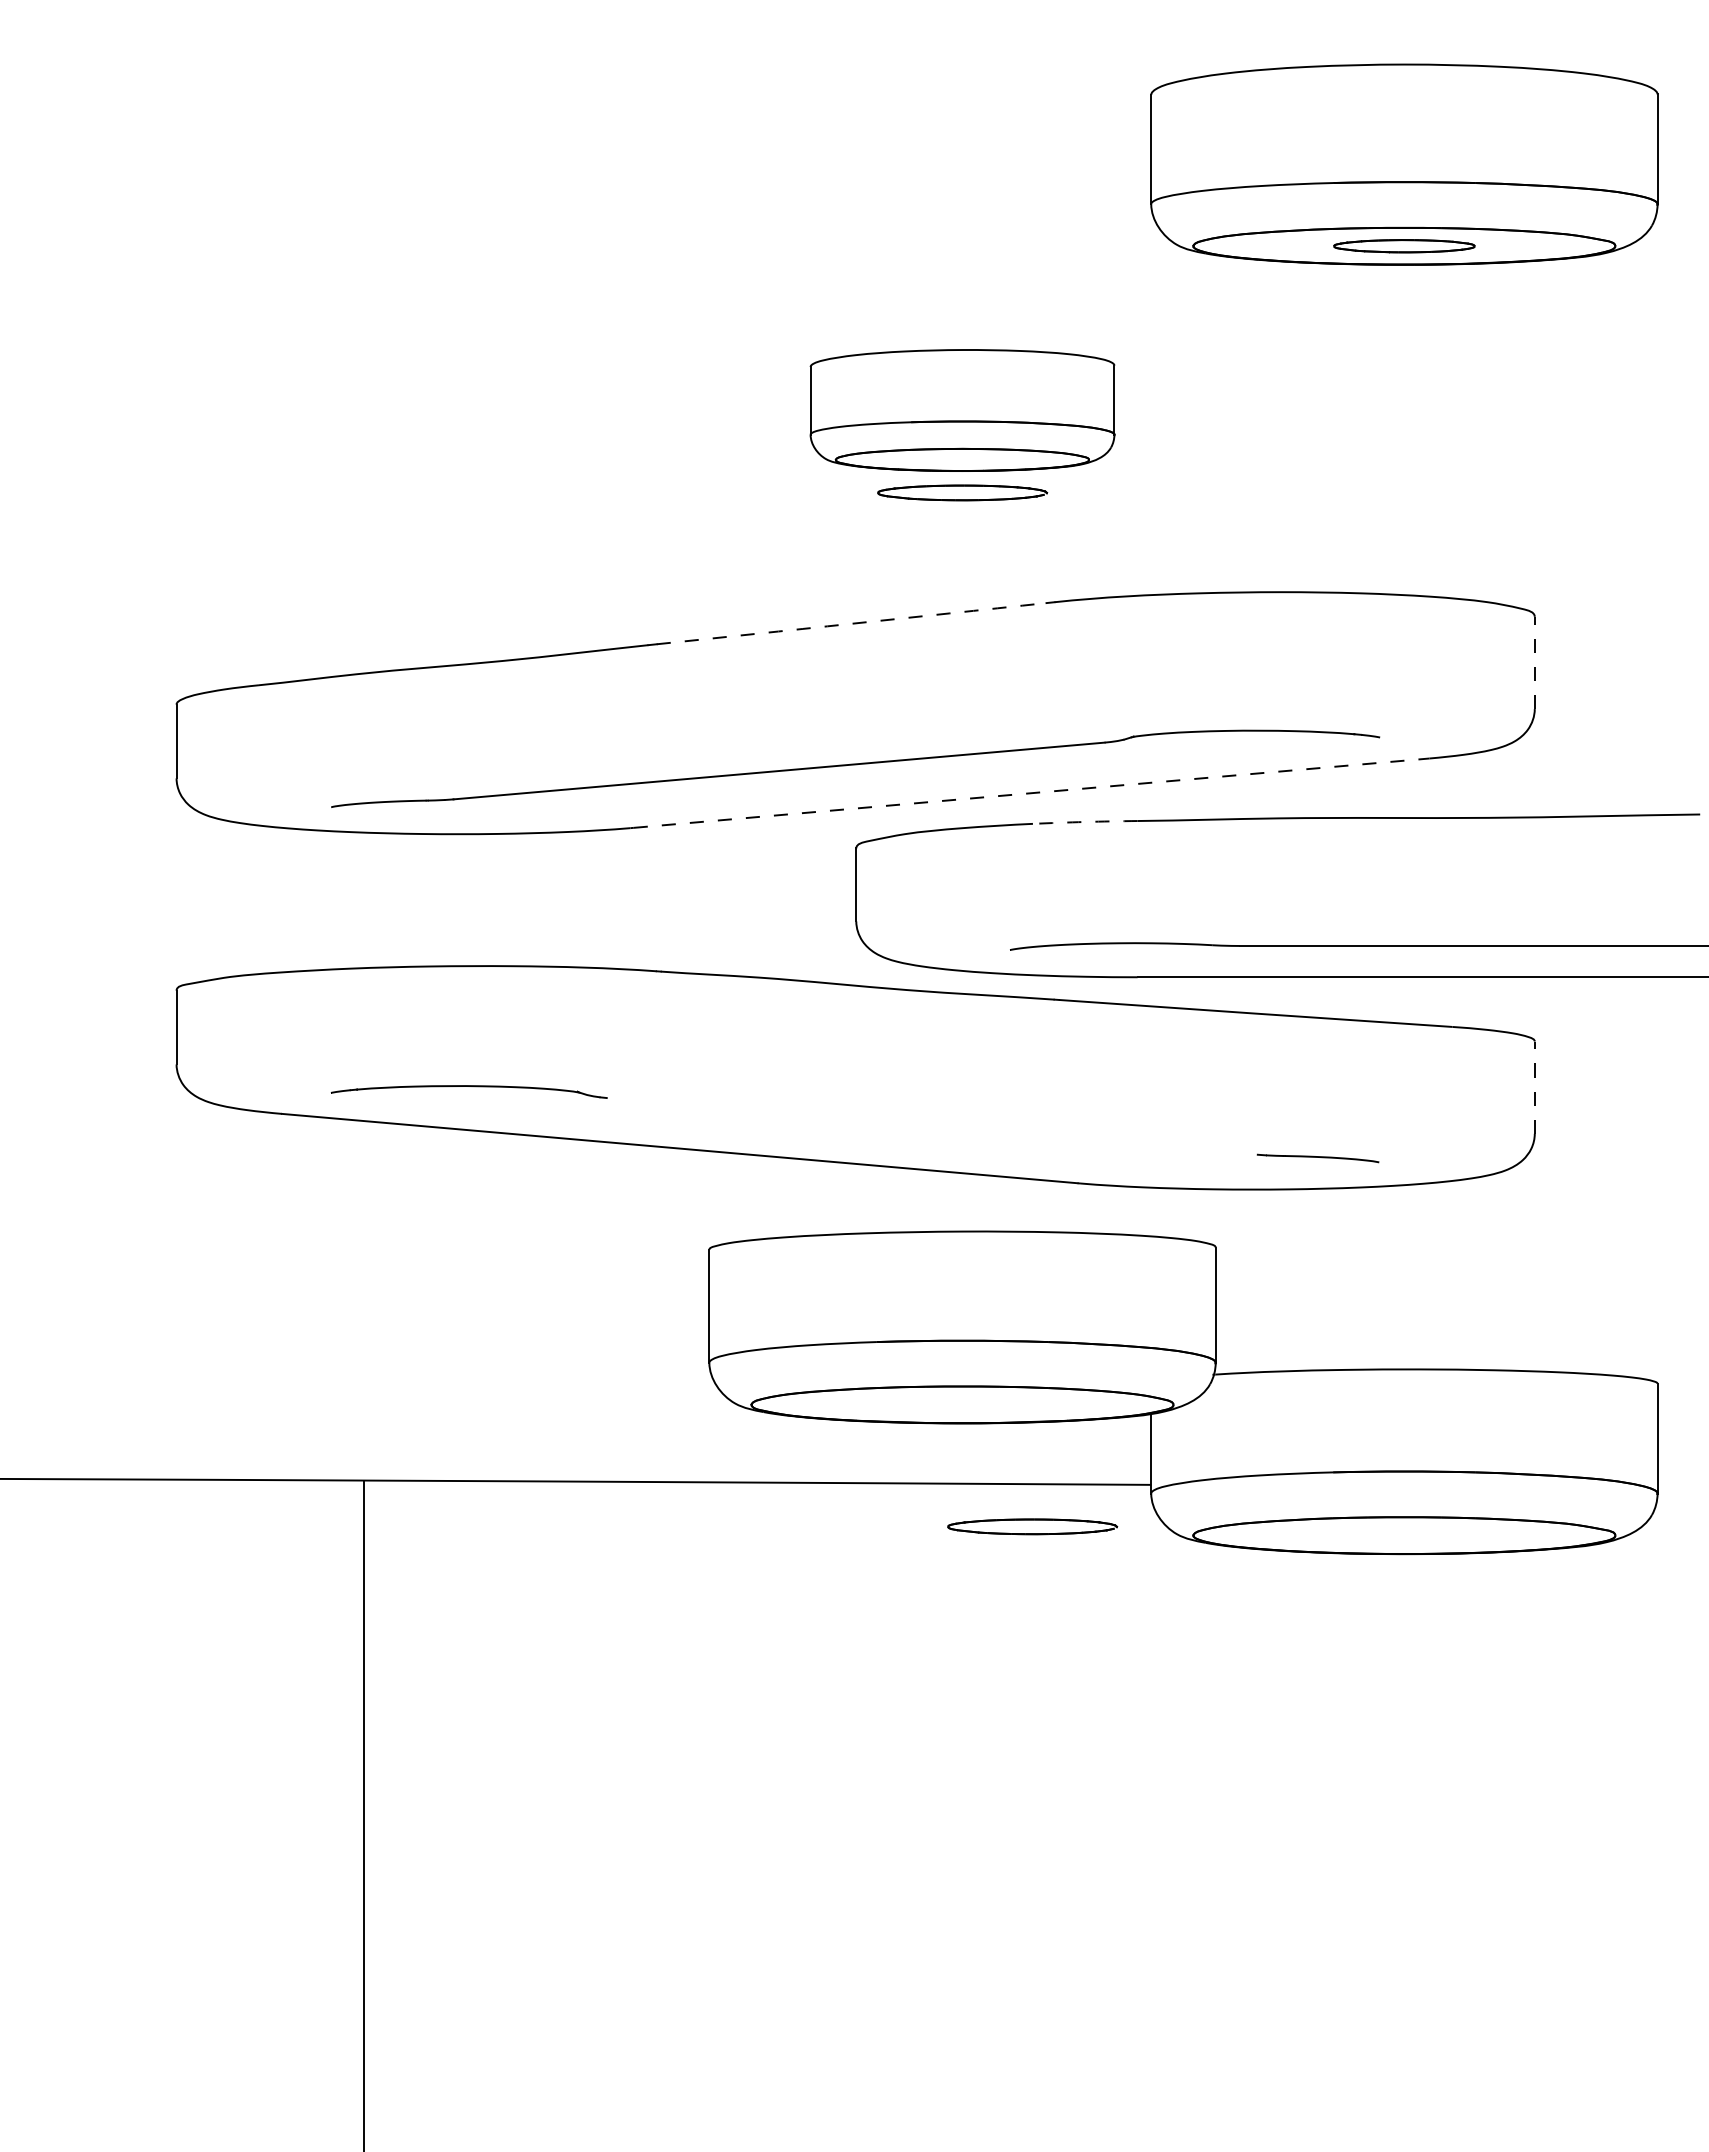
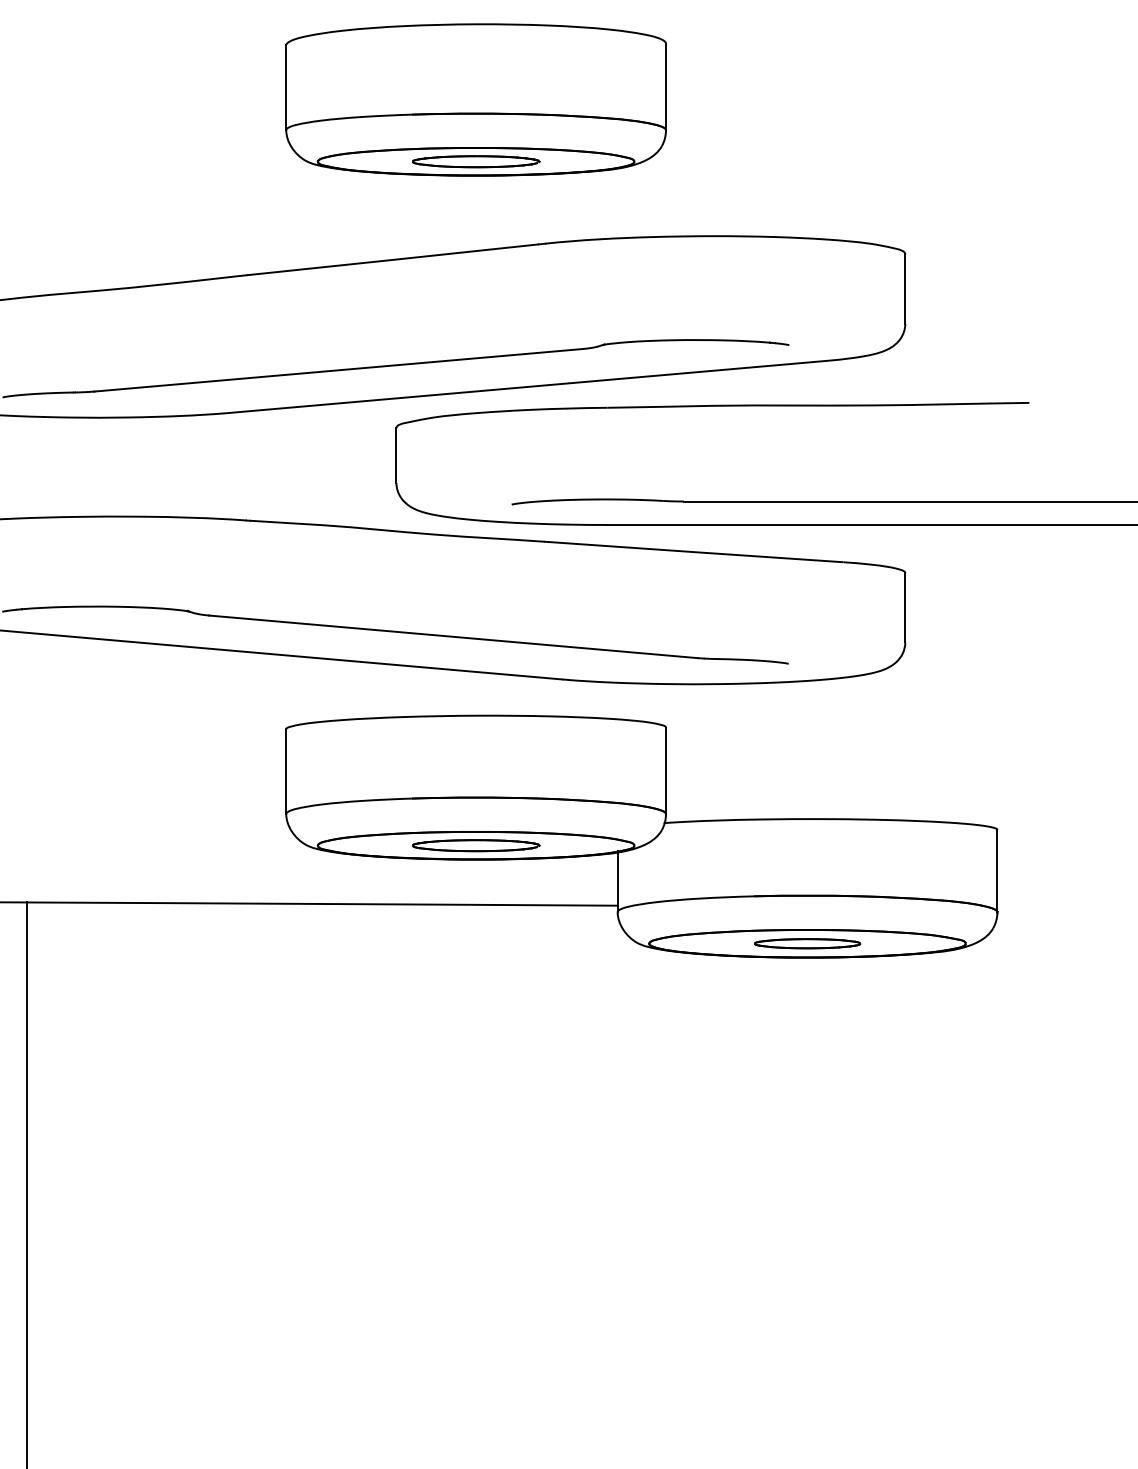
part: (962, 410) -> (476, 99), size x1.67
arc: (851, 623) -> (392, 259), dashed -> solid
line: (1534, 662) -> (905, 288), dashed -> solid
line: (1032, 793) -> (528, 387), dashed -> solid
arc: (1085, 821) -> (568, 408), dashed -> solid
line: (1534, 1087) -> (905, 607), dashed -> solid
line: (931, 1126) -> (452, 636), added
part: (1032, 1526) -> (476, 845), moved
part: (1404, 1535) -> (807, 943), added

